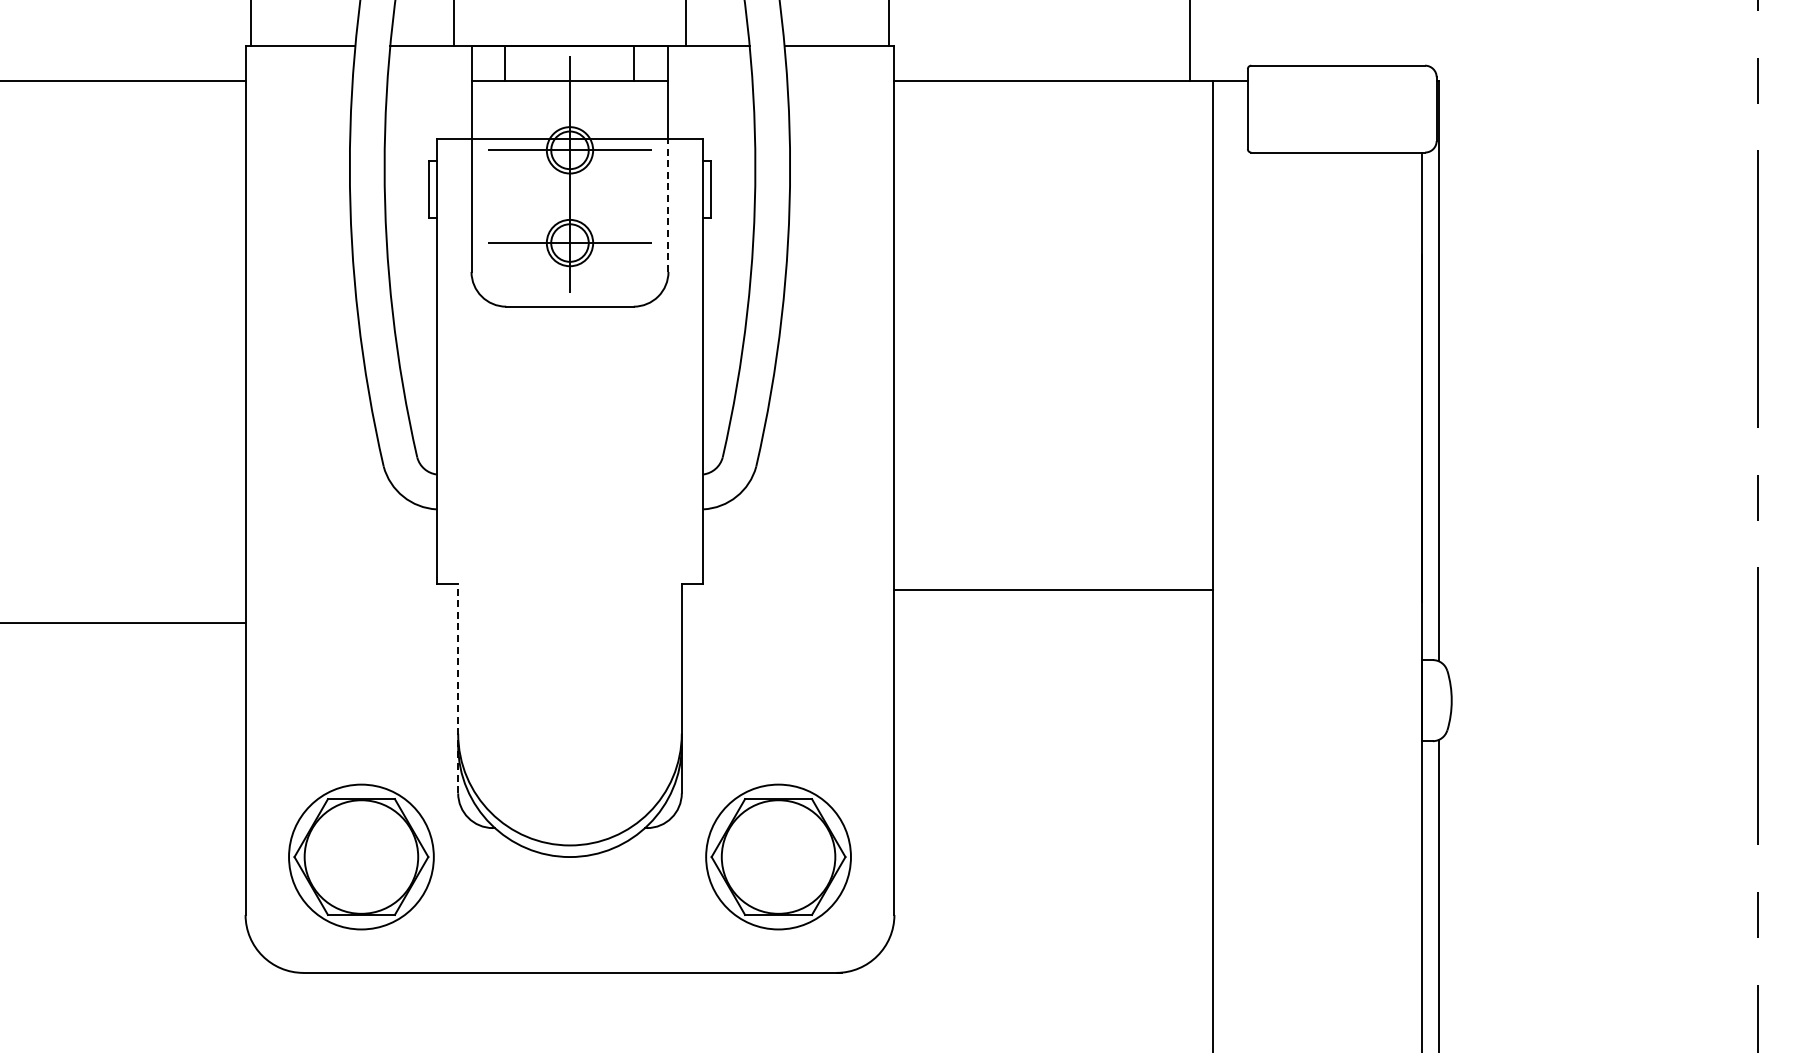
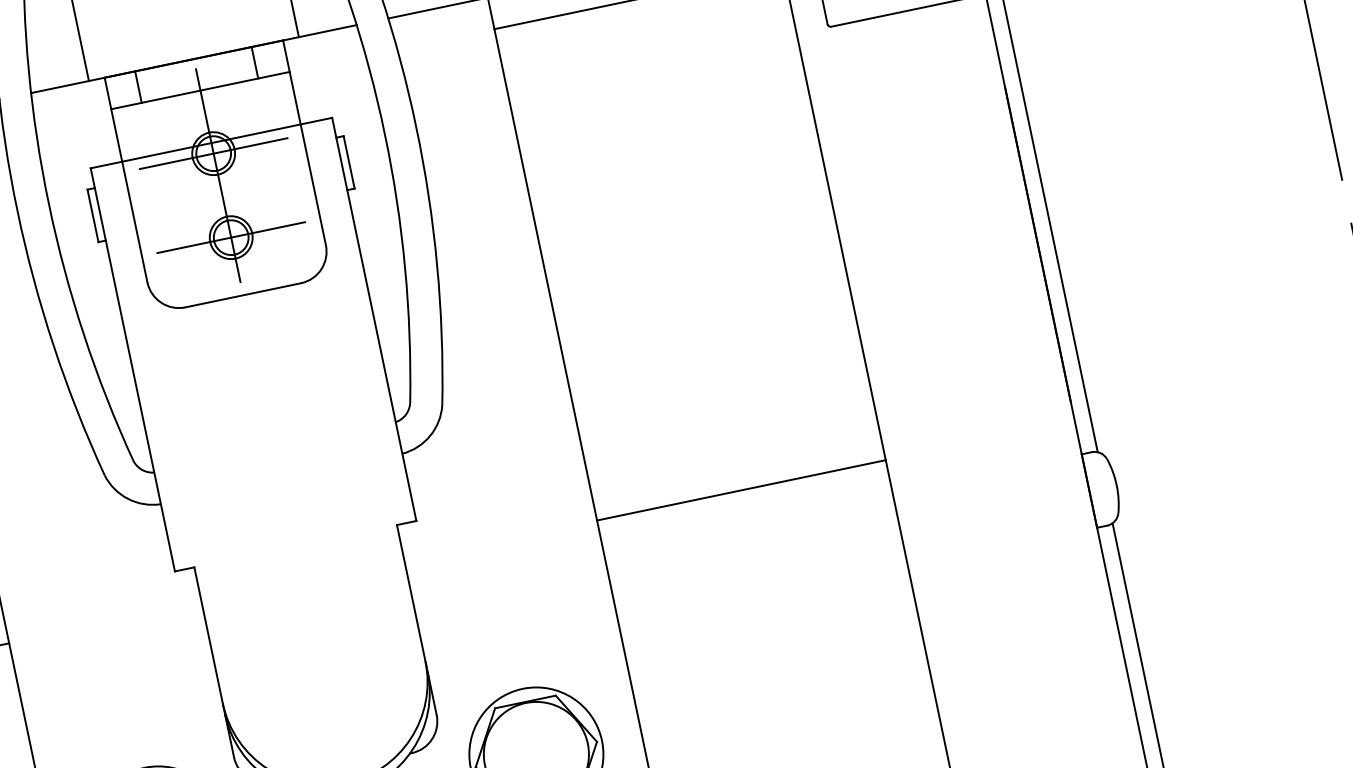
line: (668, 205) -> (313, 184), dashed -> solid
line: (1053, 590) -> (741, 490), moved
line: (458, 688) -> (214, 662), dashed -> solid

